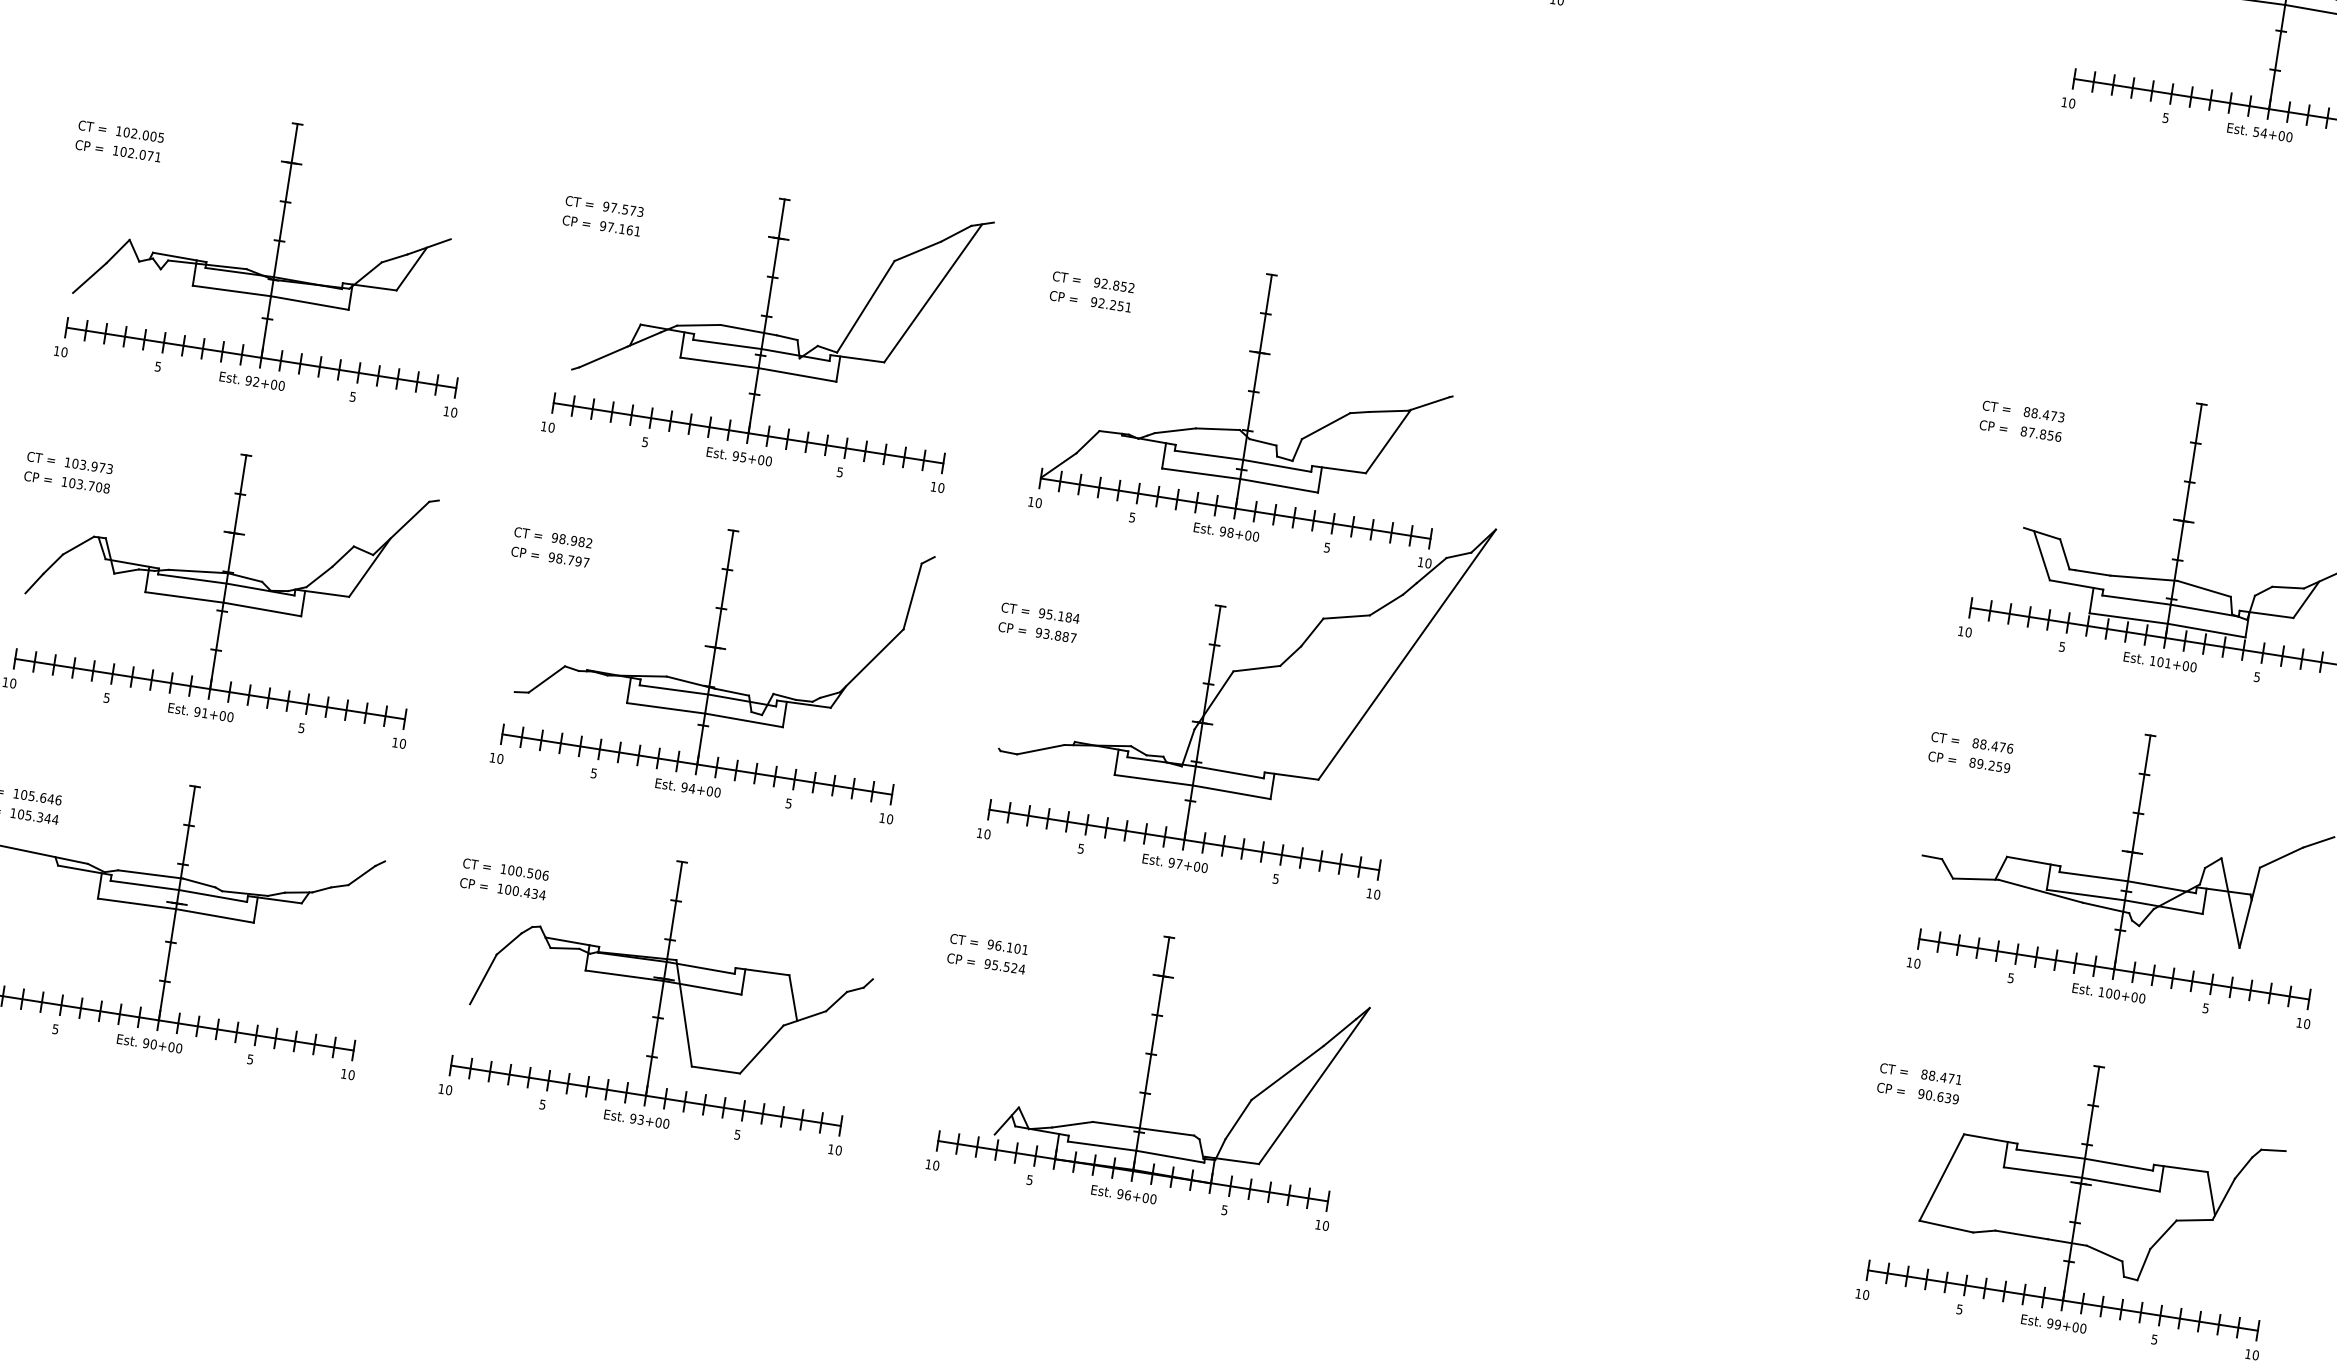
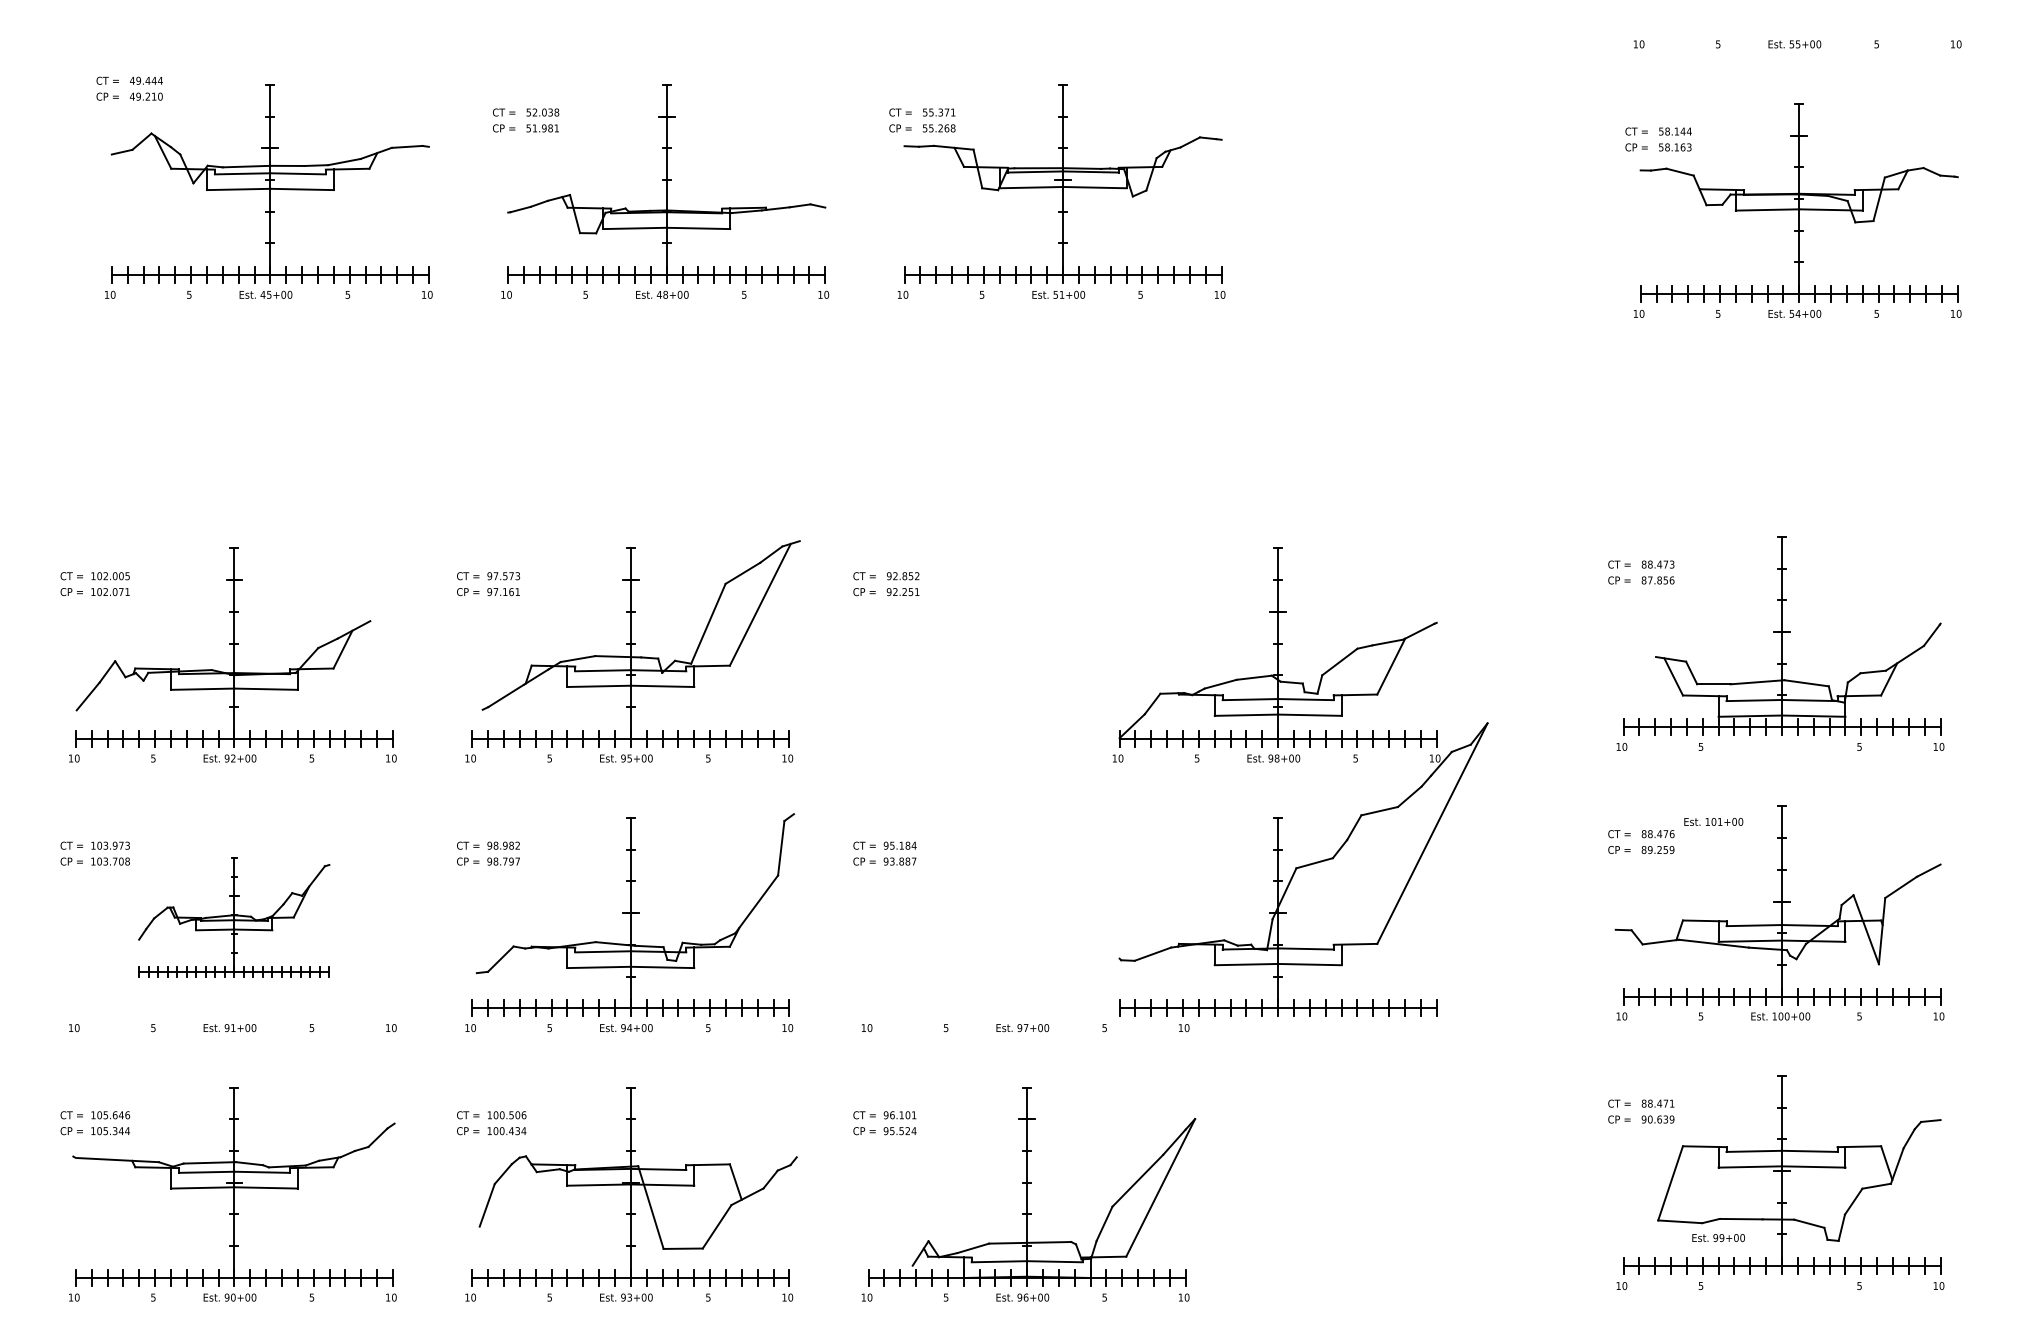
part: (1256, 541) -> (1298, 762), moved
part: (226, 576) -> (233, 916), size x0.6
text: (2160, 661) -> (1713, 821), moved
text: (2053, 1324) -> (1718, 1238), moved

